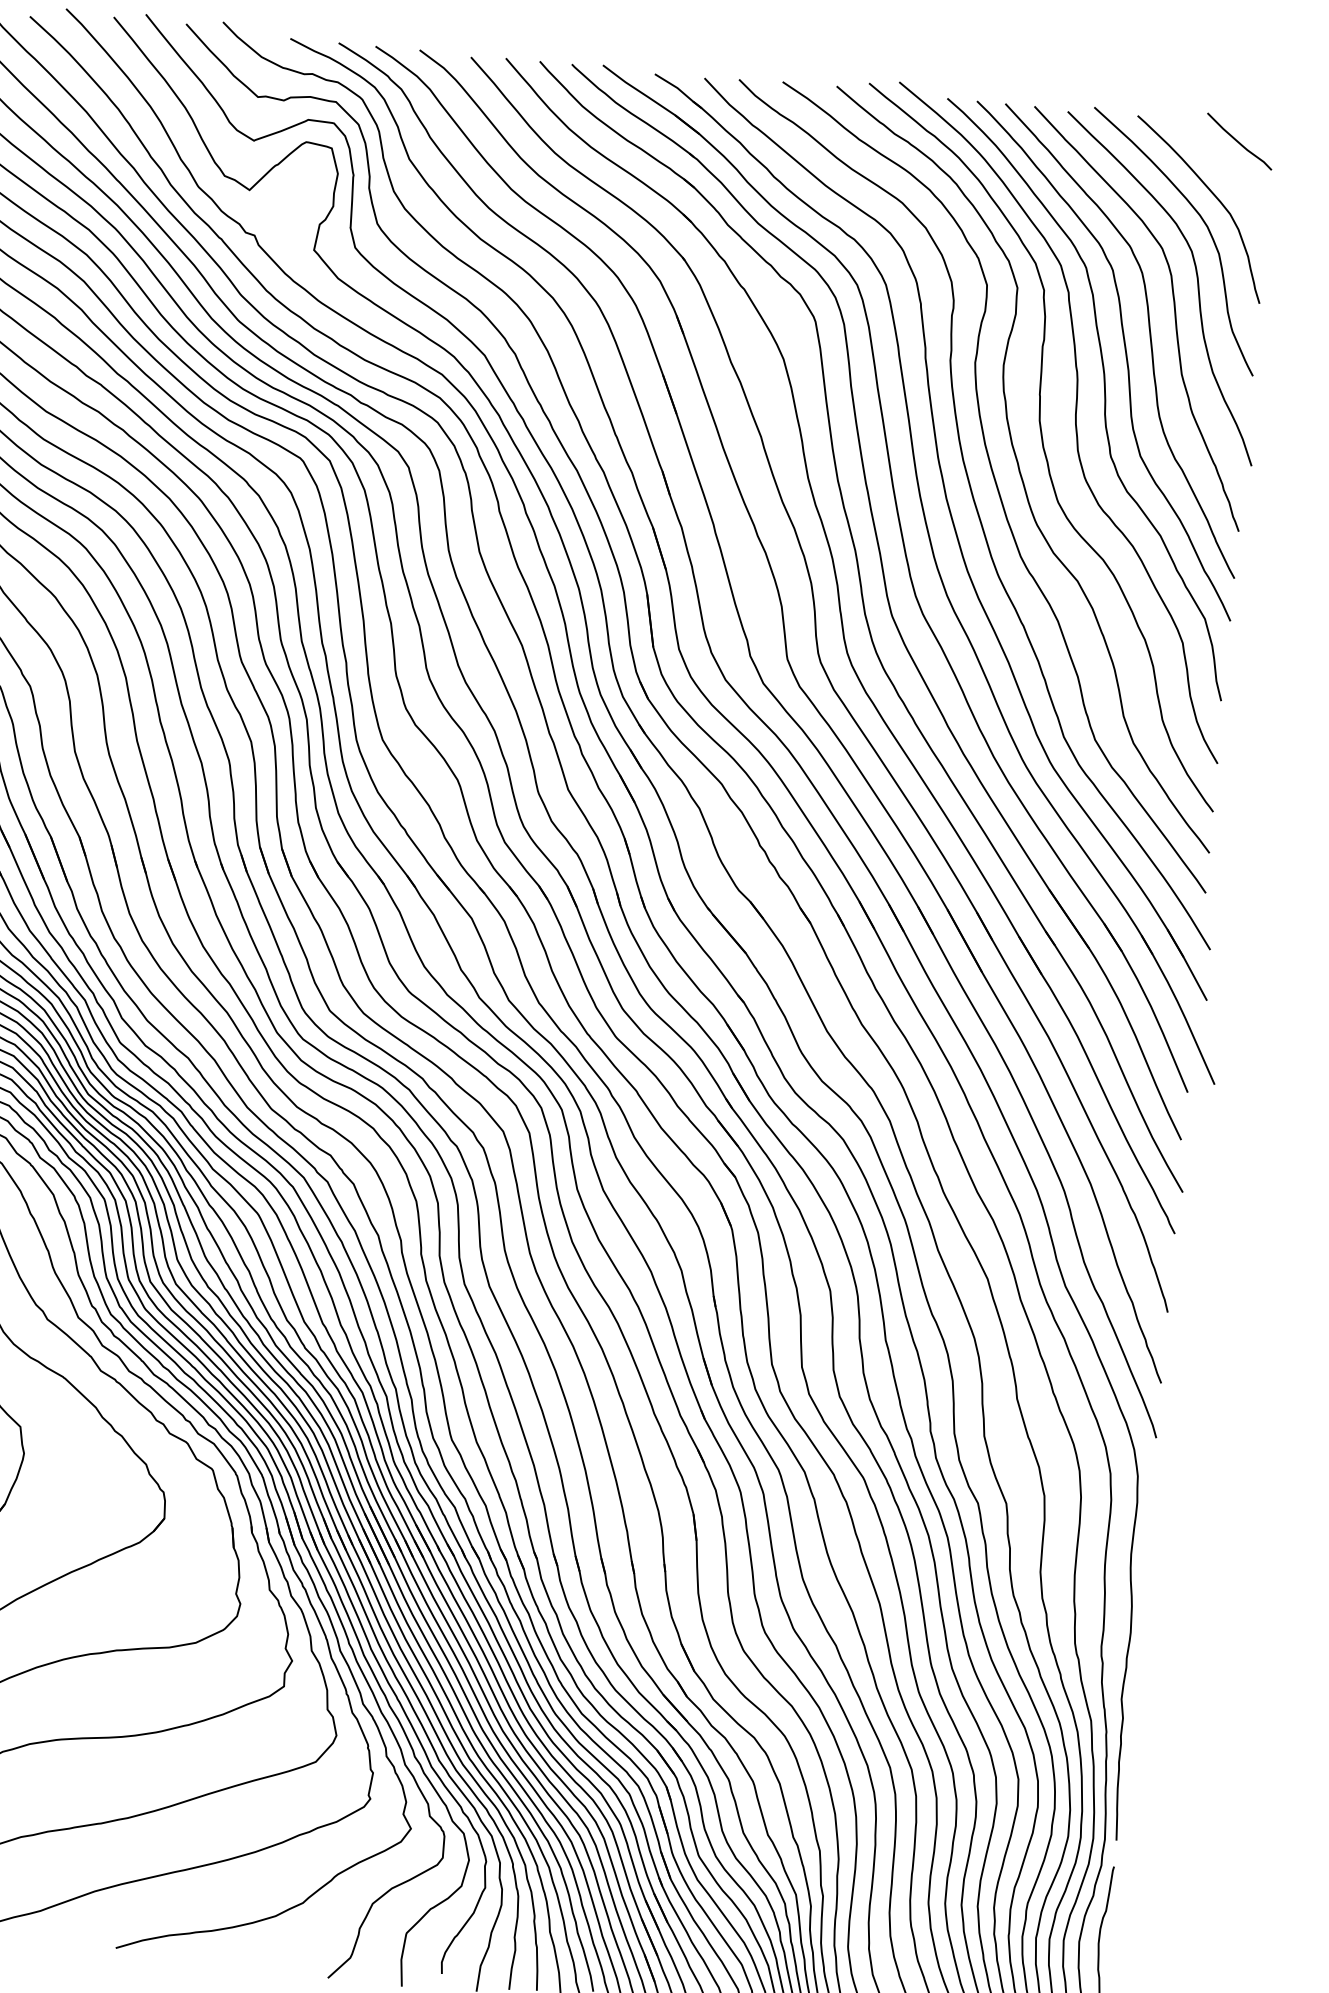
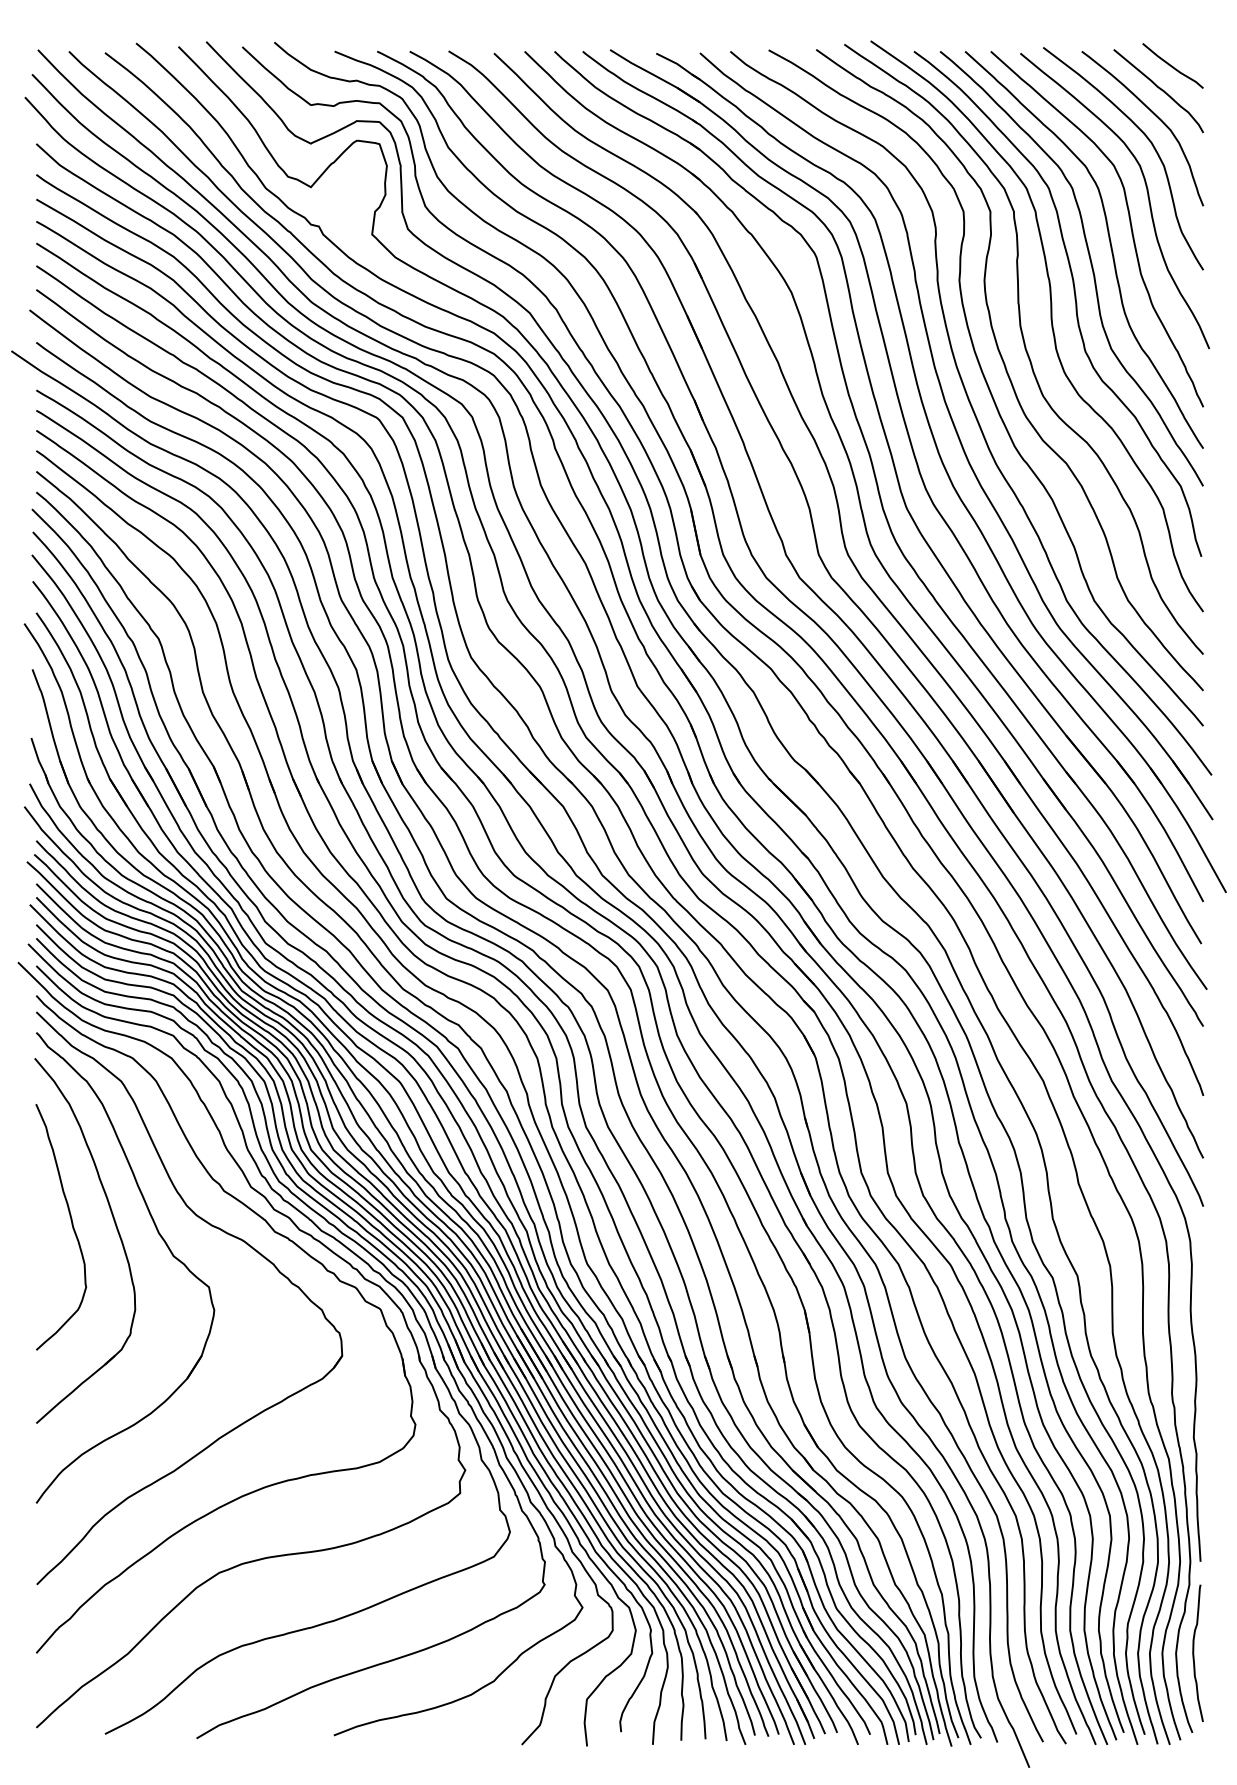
curve: (1221, 166) -> (1159, 89), added

